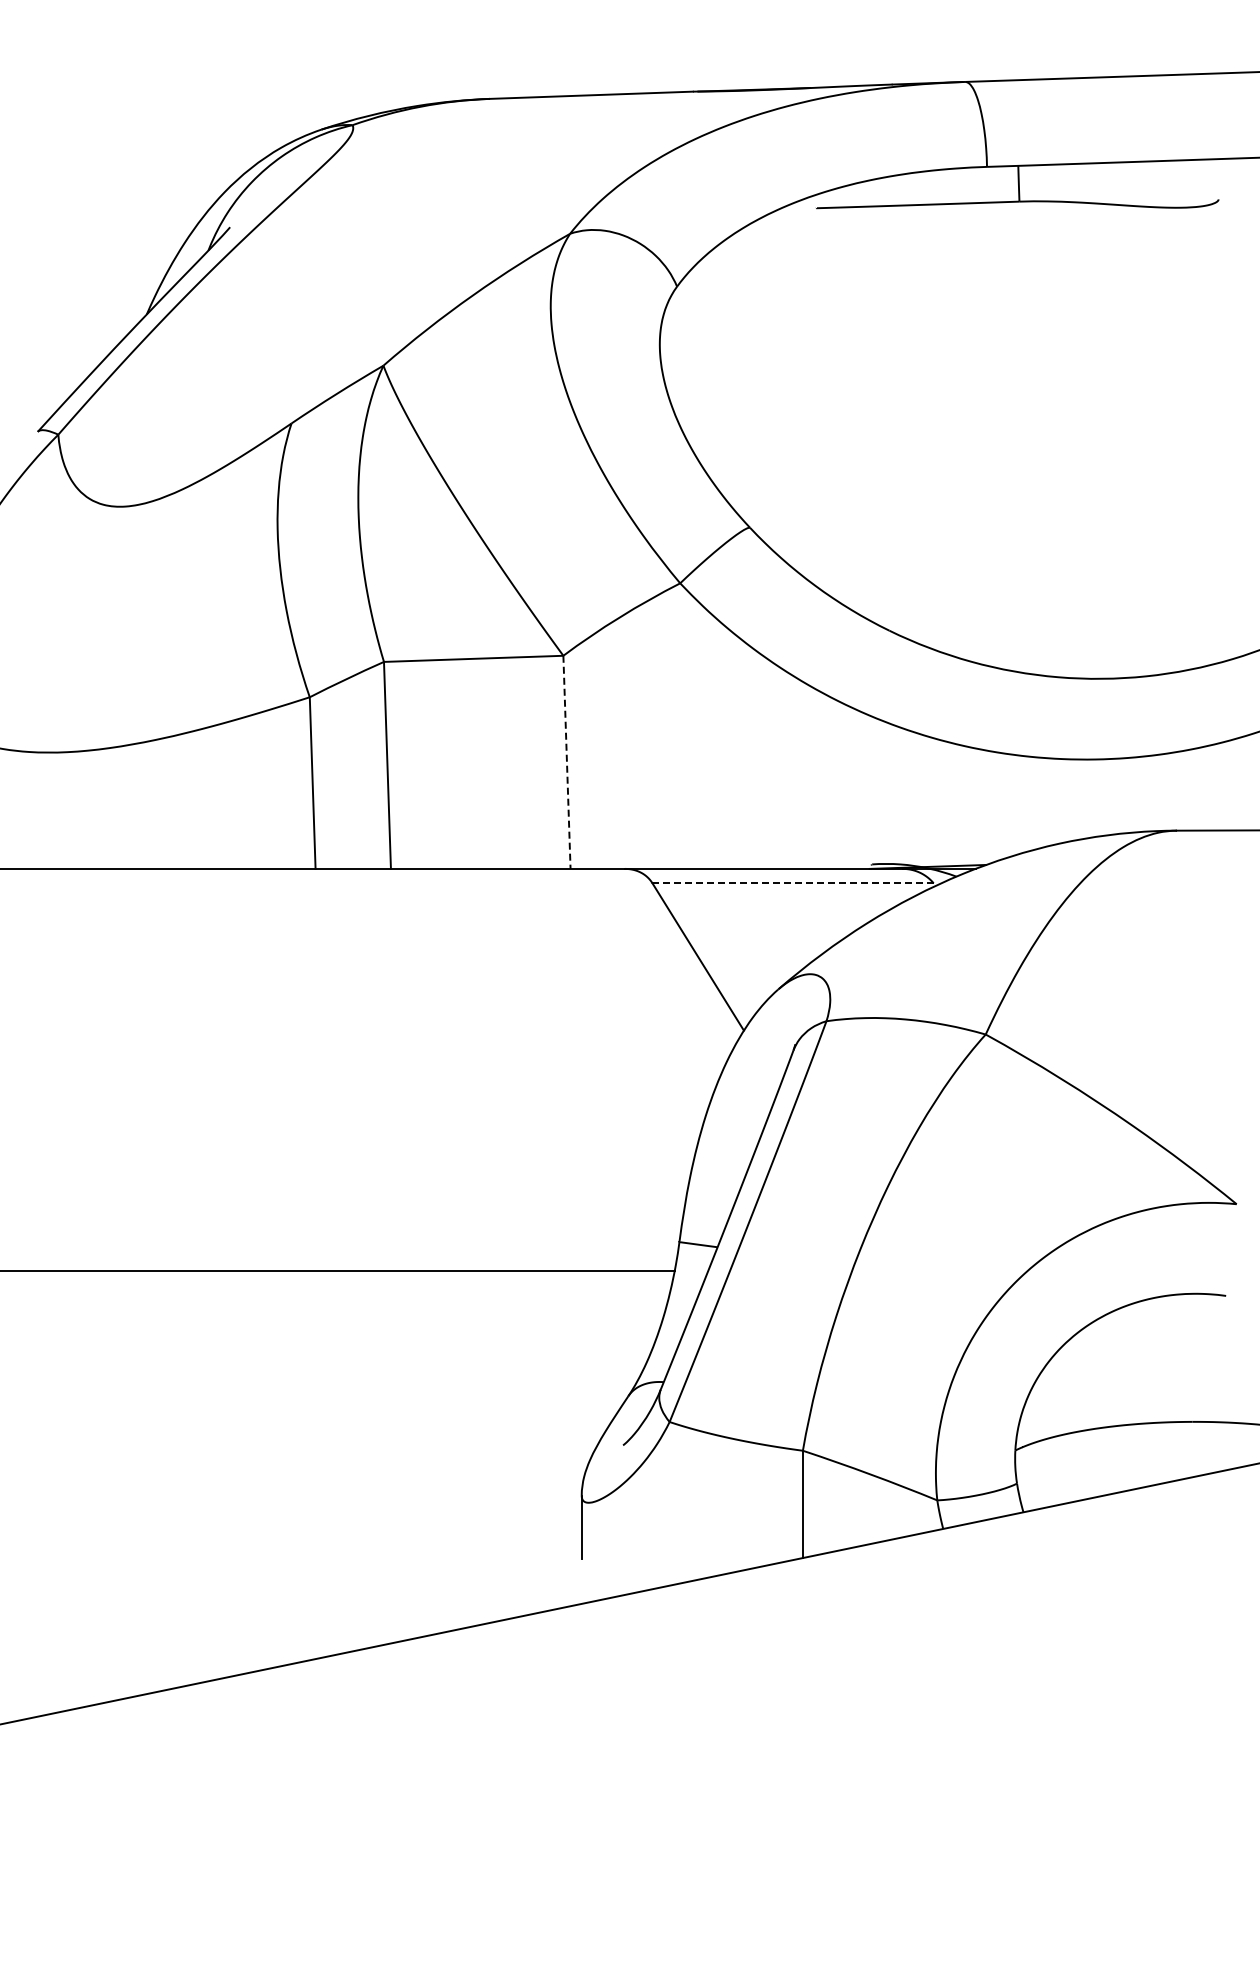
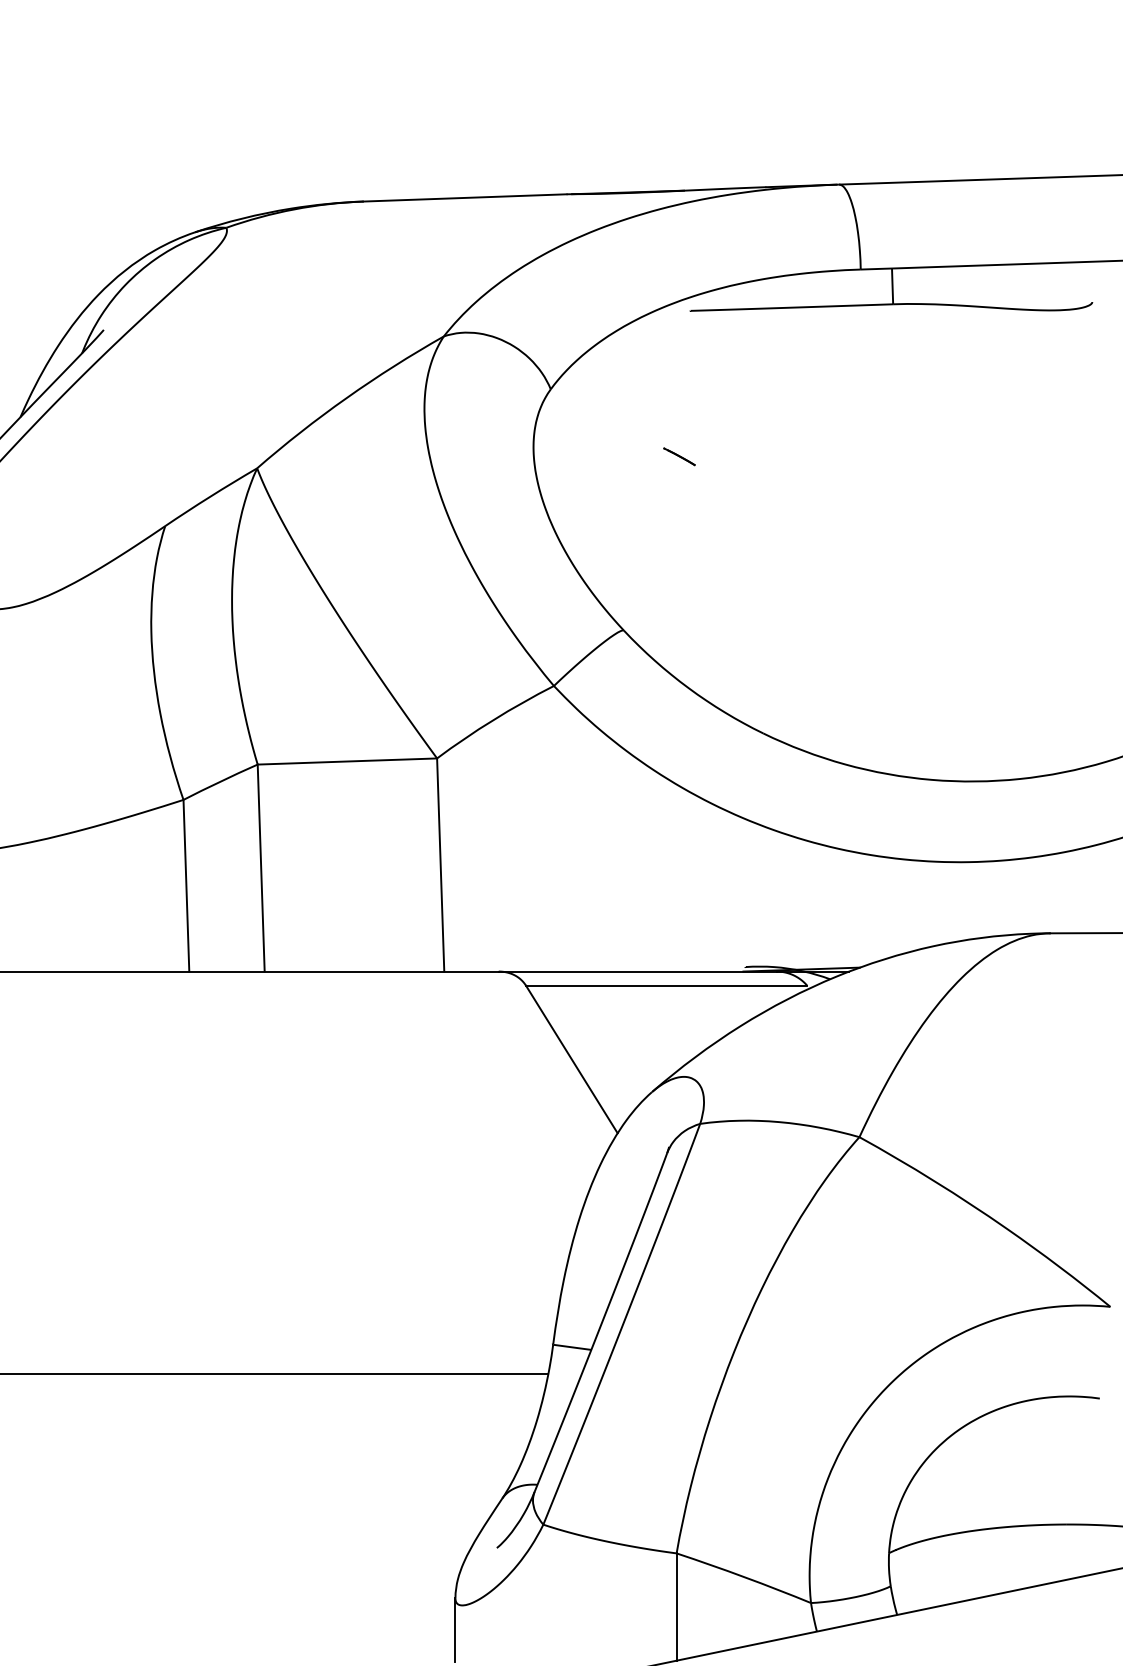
line: (805, 353) -> (679, 456), added
line: (566, 762) -> (440, 865), dashed -> solid
line: (793, 883) -> (667, 986), dashed -> solid

